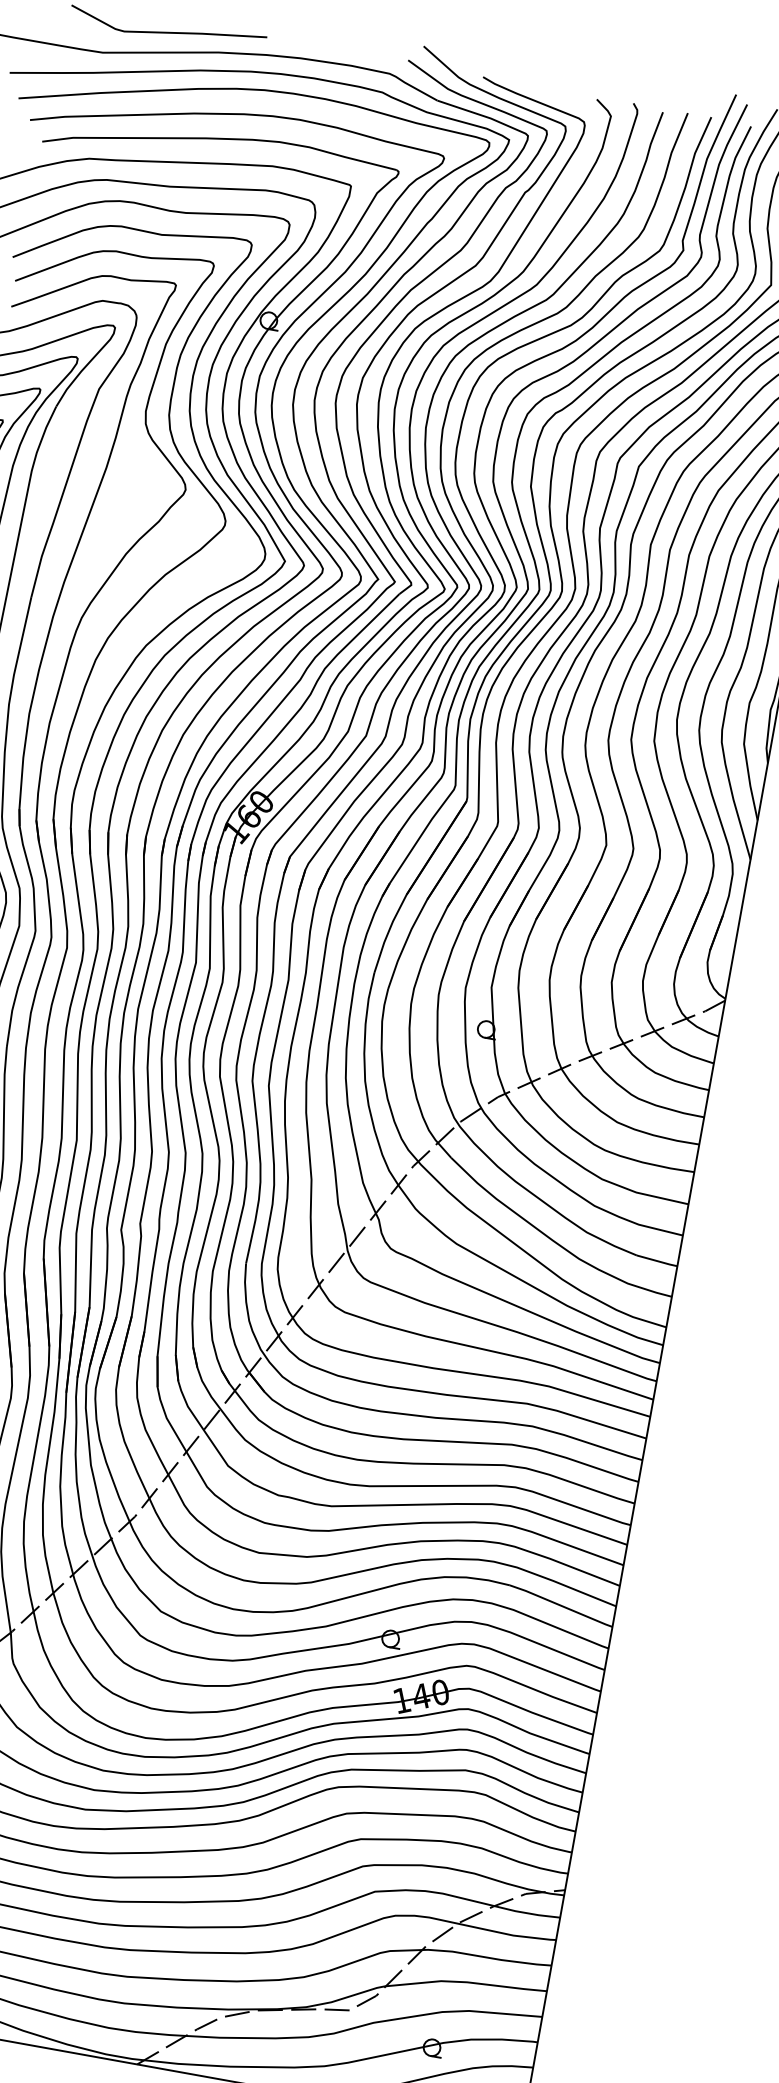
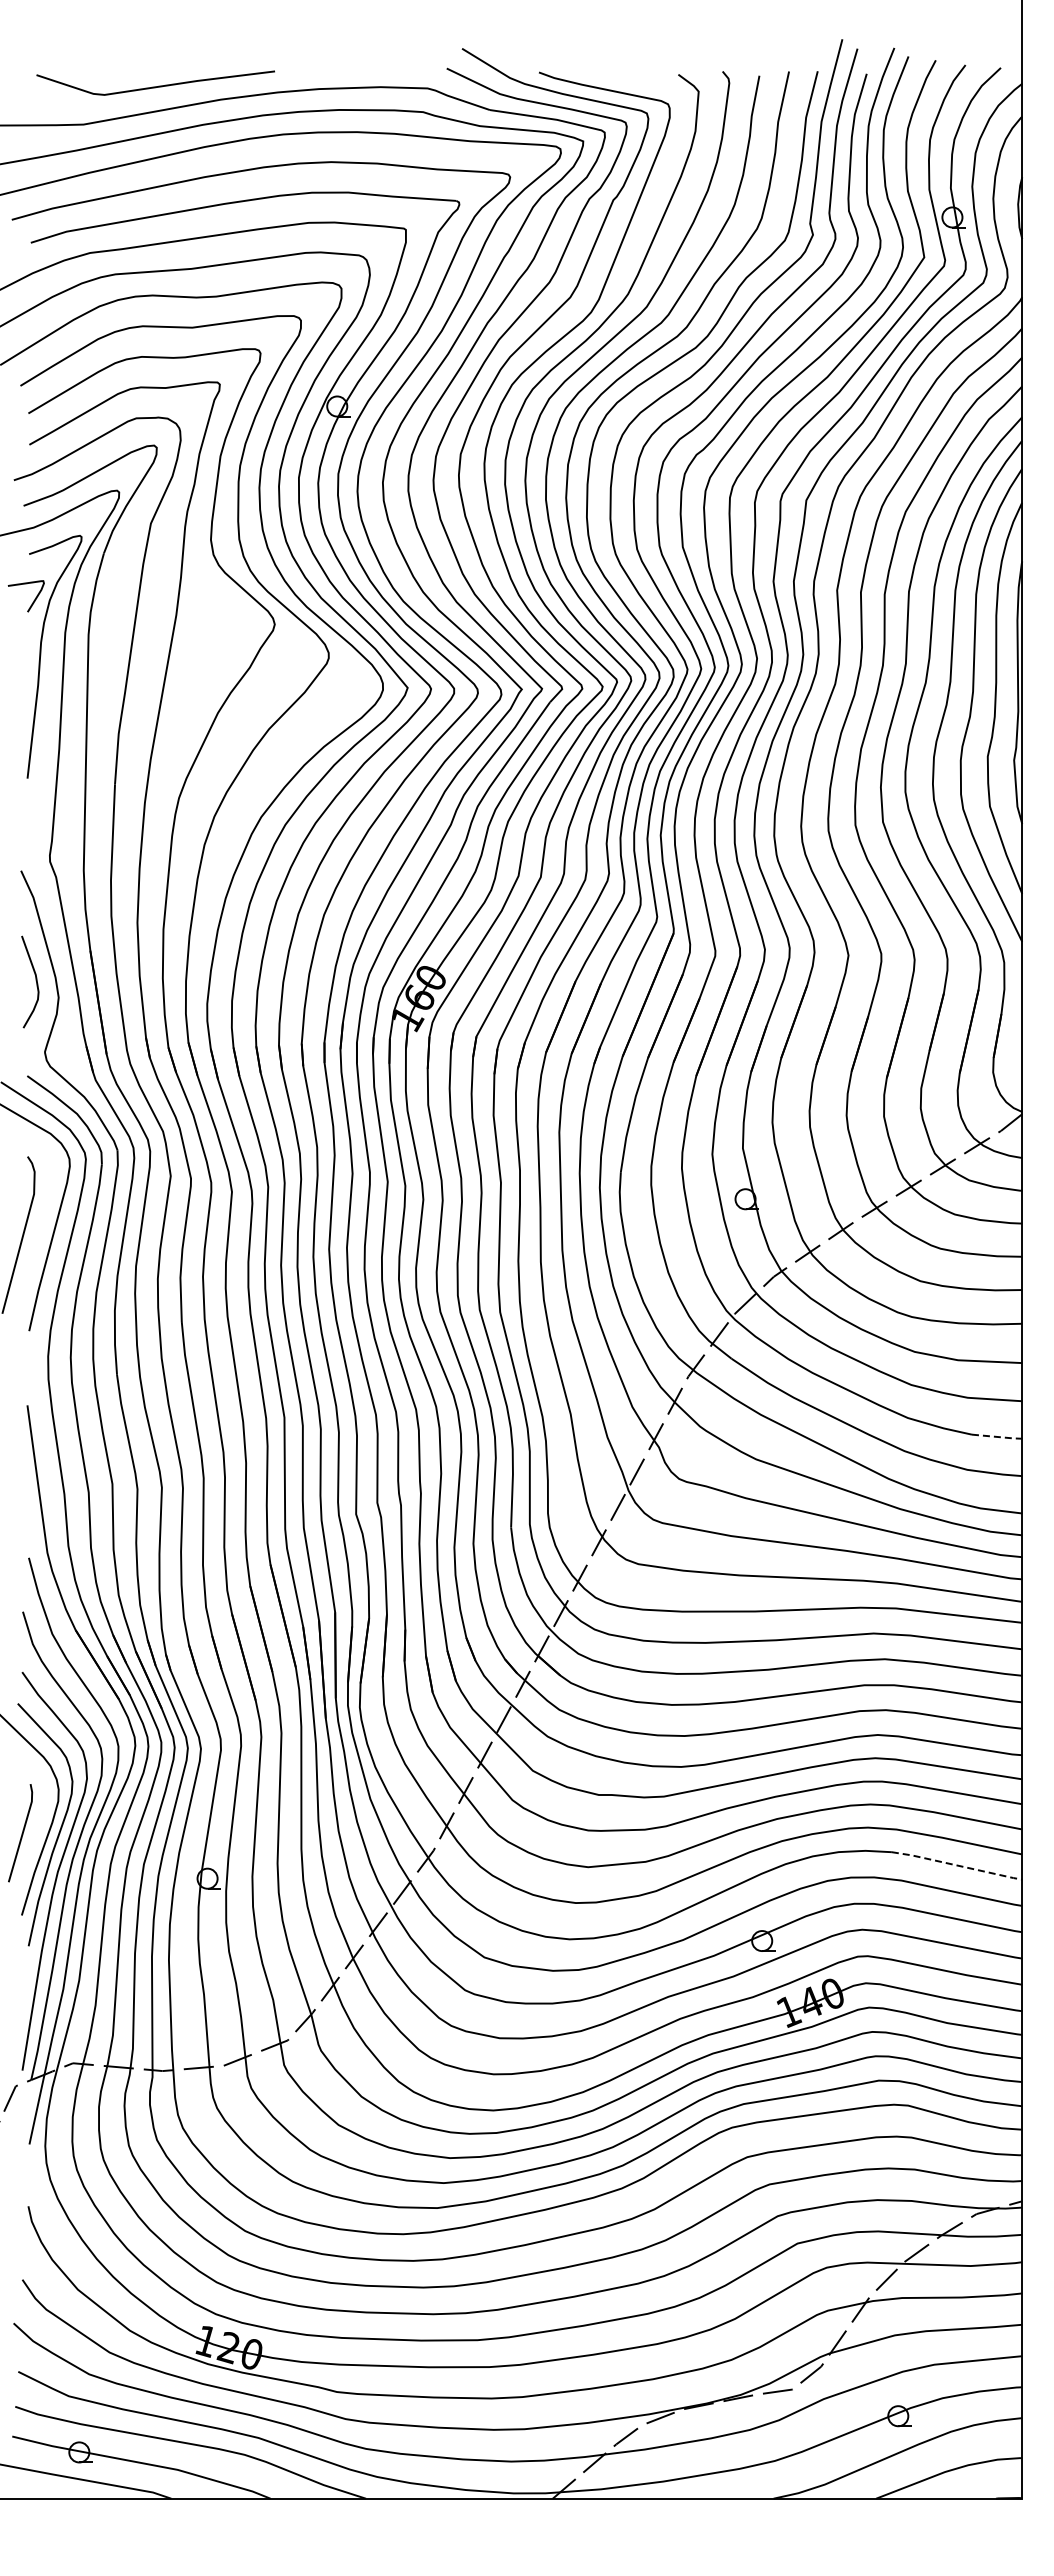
line: (657, 1261) -> (997, 1437), solid -> dashed
line: (561, 1605) -> (957, 1865), solid -> dashed

